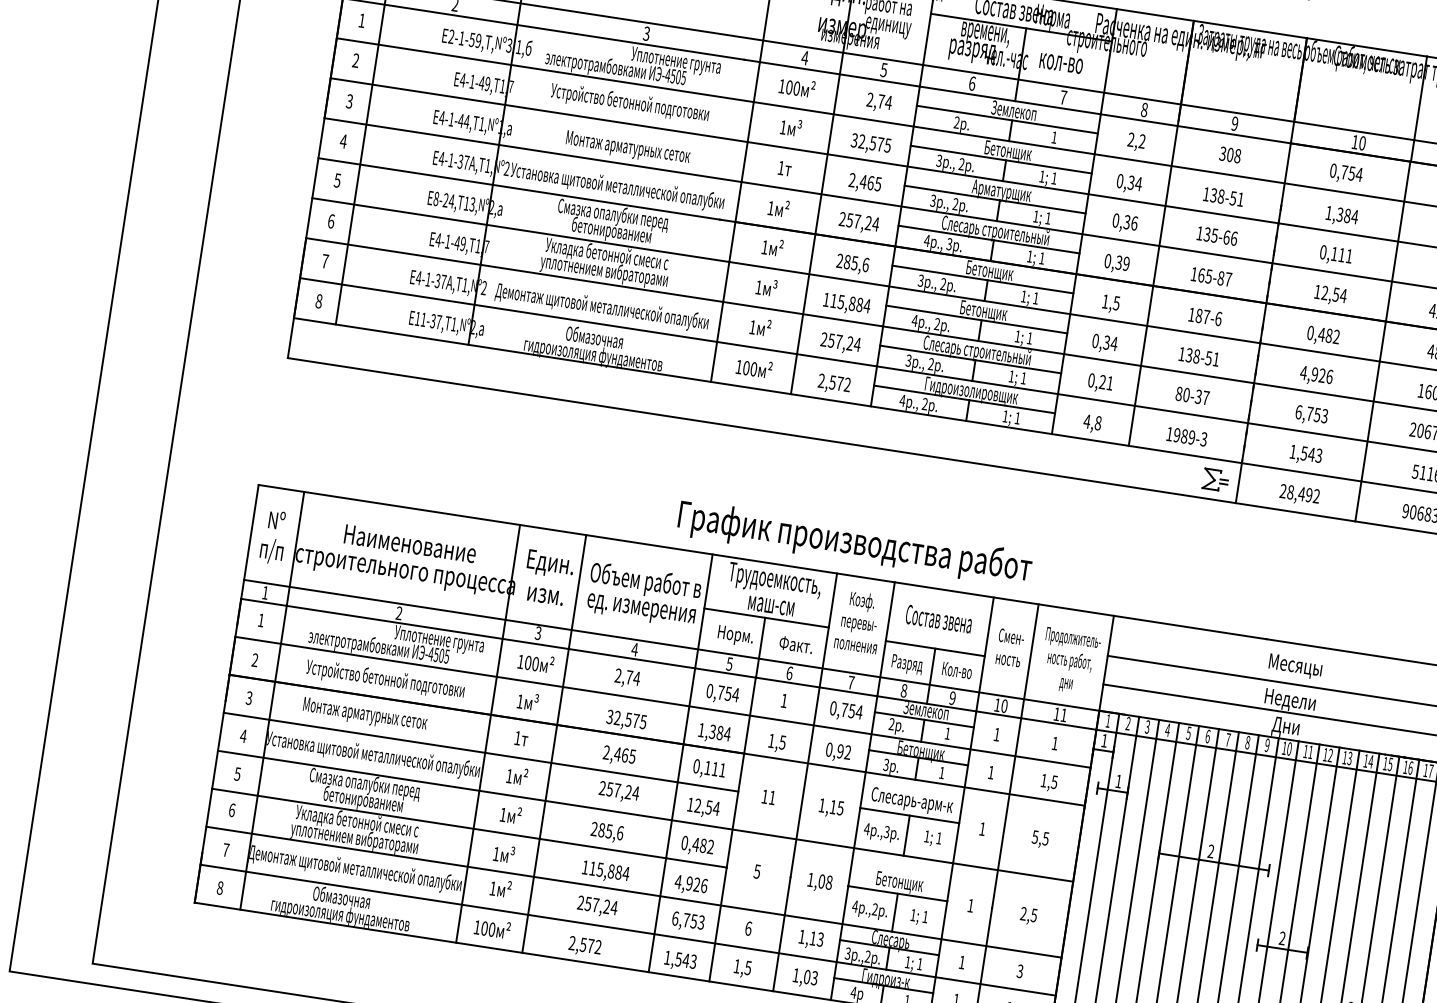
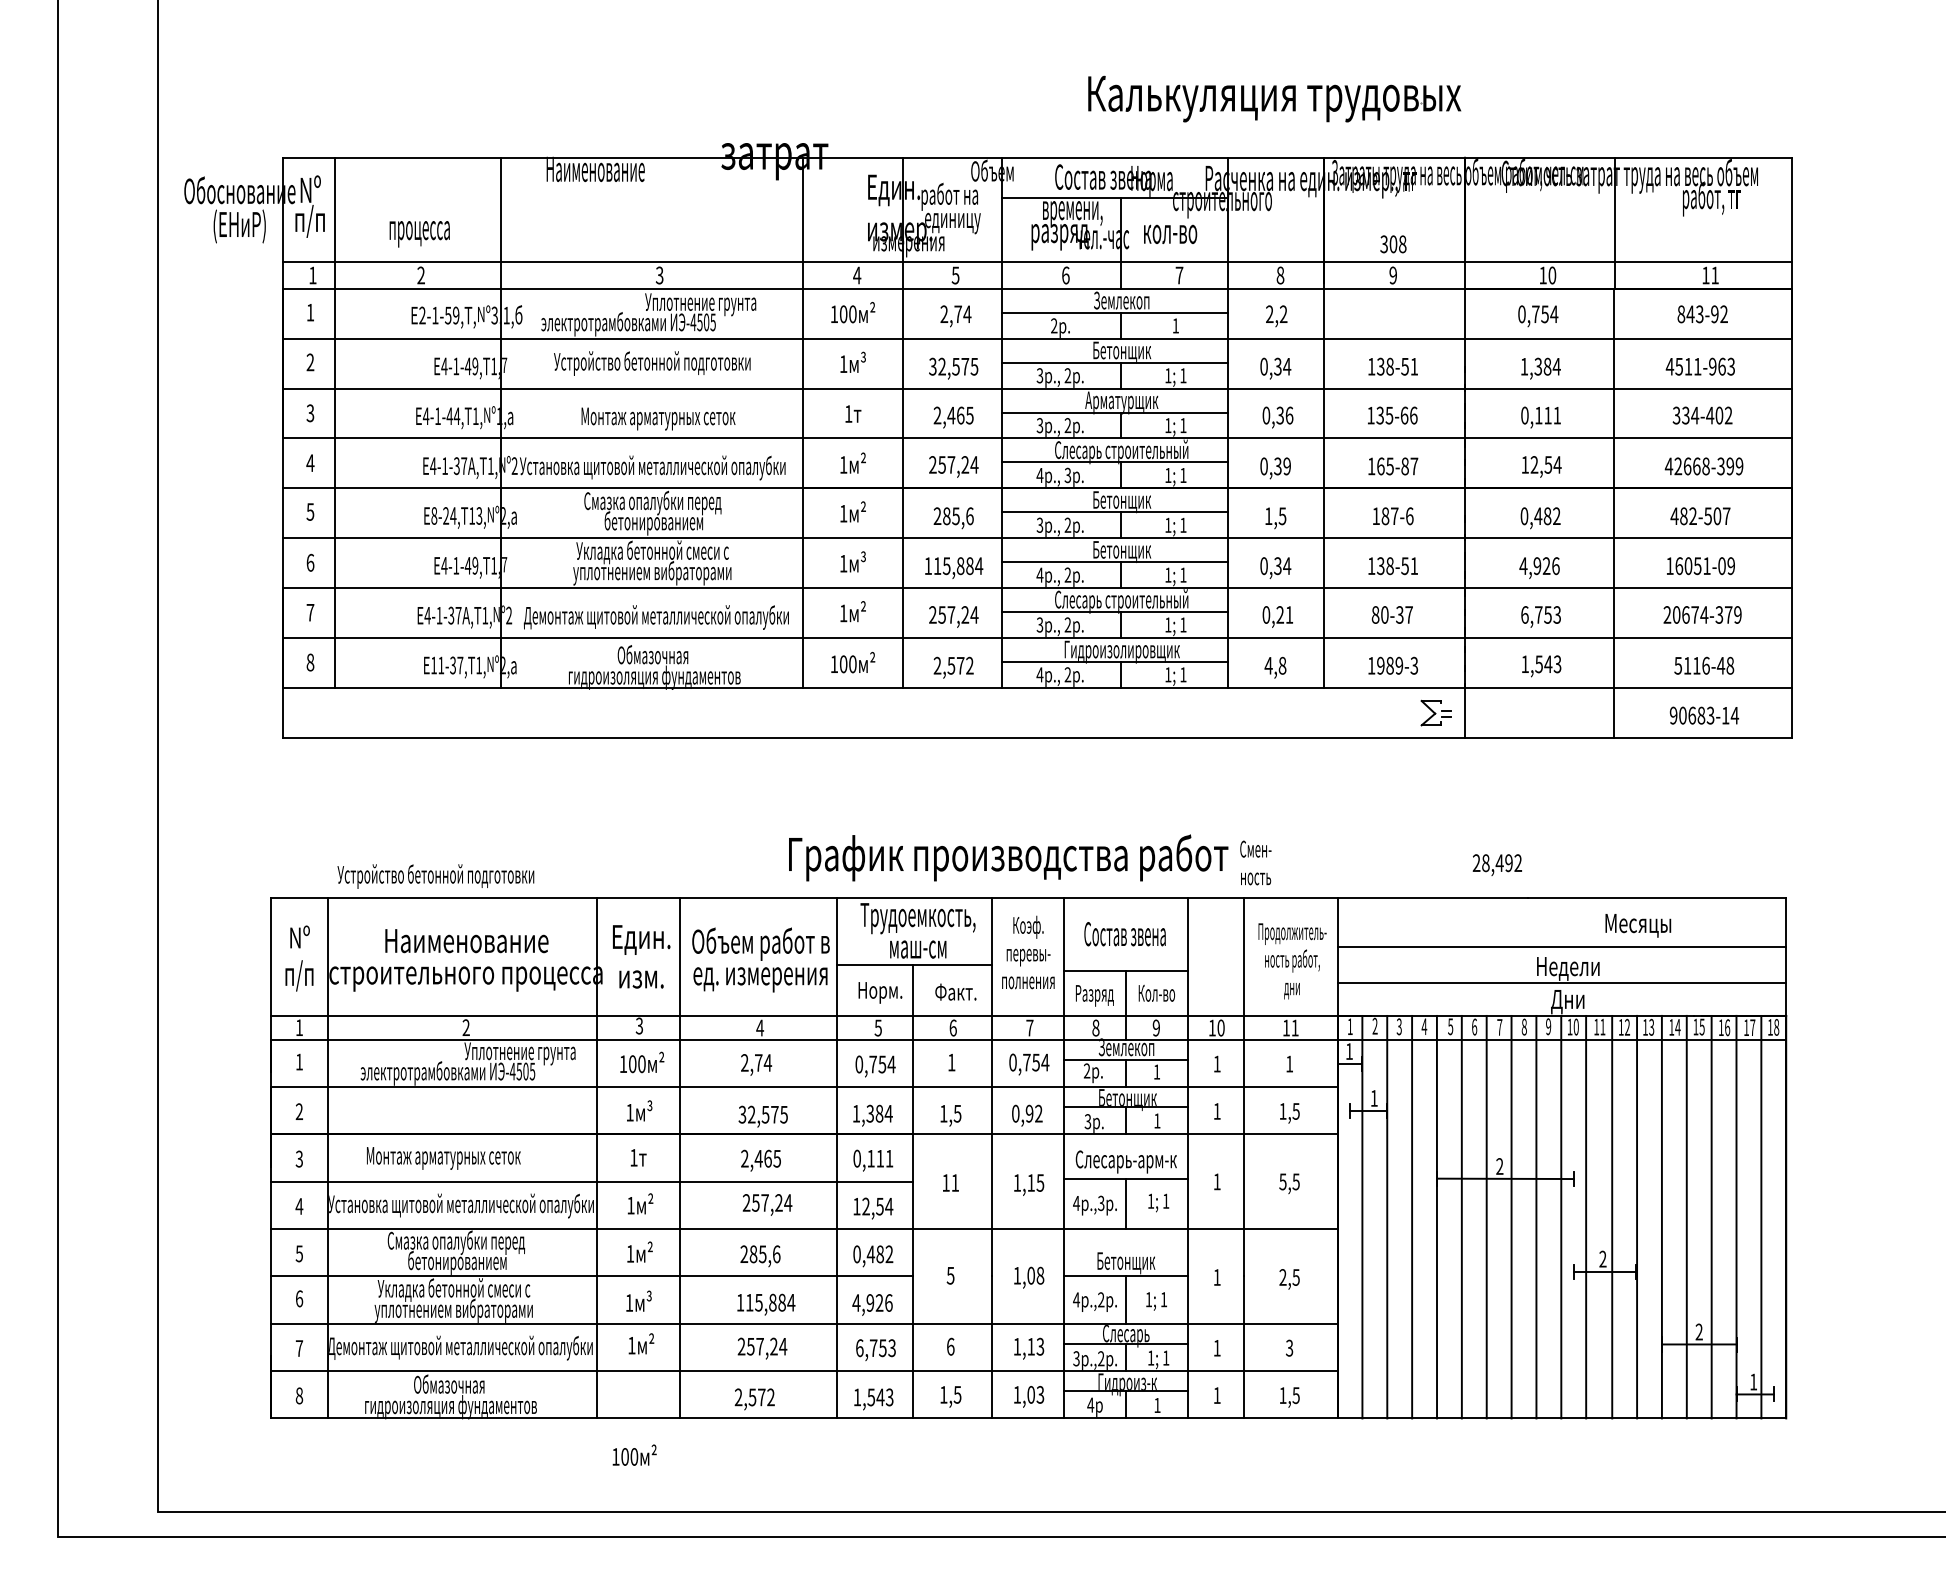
text: (1230, 155) -> (1393, 244), moved
text: (1299, 494) -> (1496, 864), moved
text: (1009, 647) -> (1255, 862), moved
text: (1295, 666) -> (1638, 925), moved
text: (385, 679) -> (435, 876), moved
text: (492, 927) -> (634, 1454), moved

